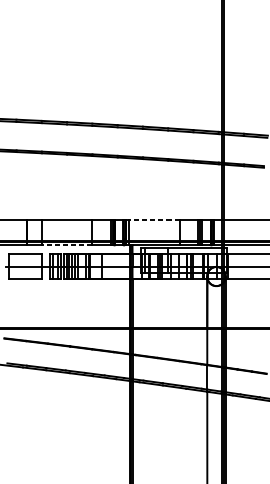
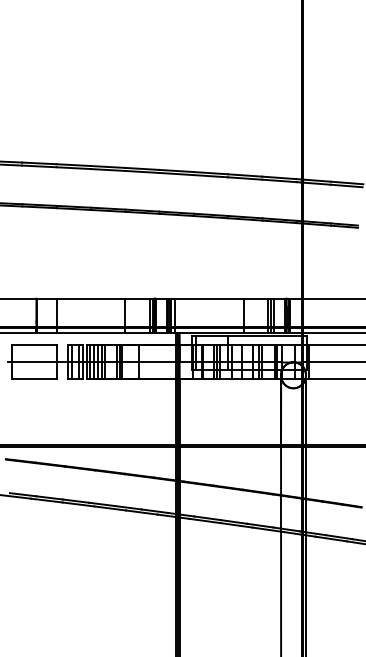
line: (153, 219) -> (208, 298), dashed -> solid
line: (66, 245) -> (90, 333), dashed -> solid

